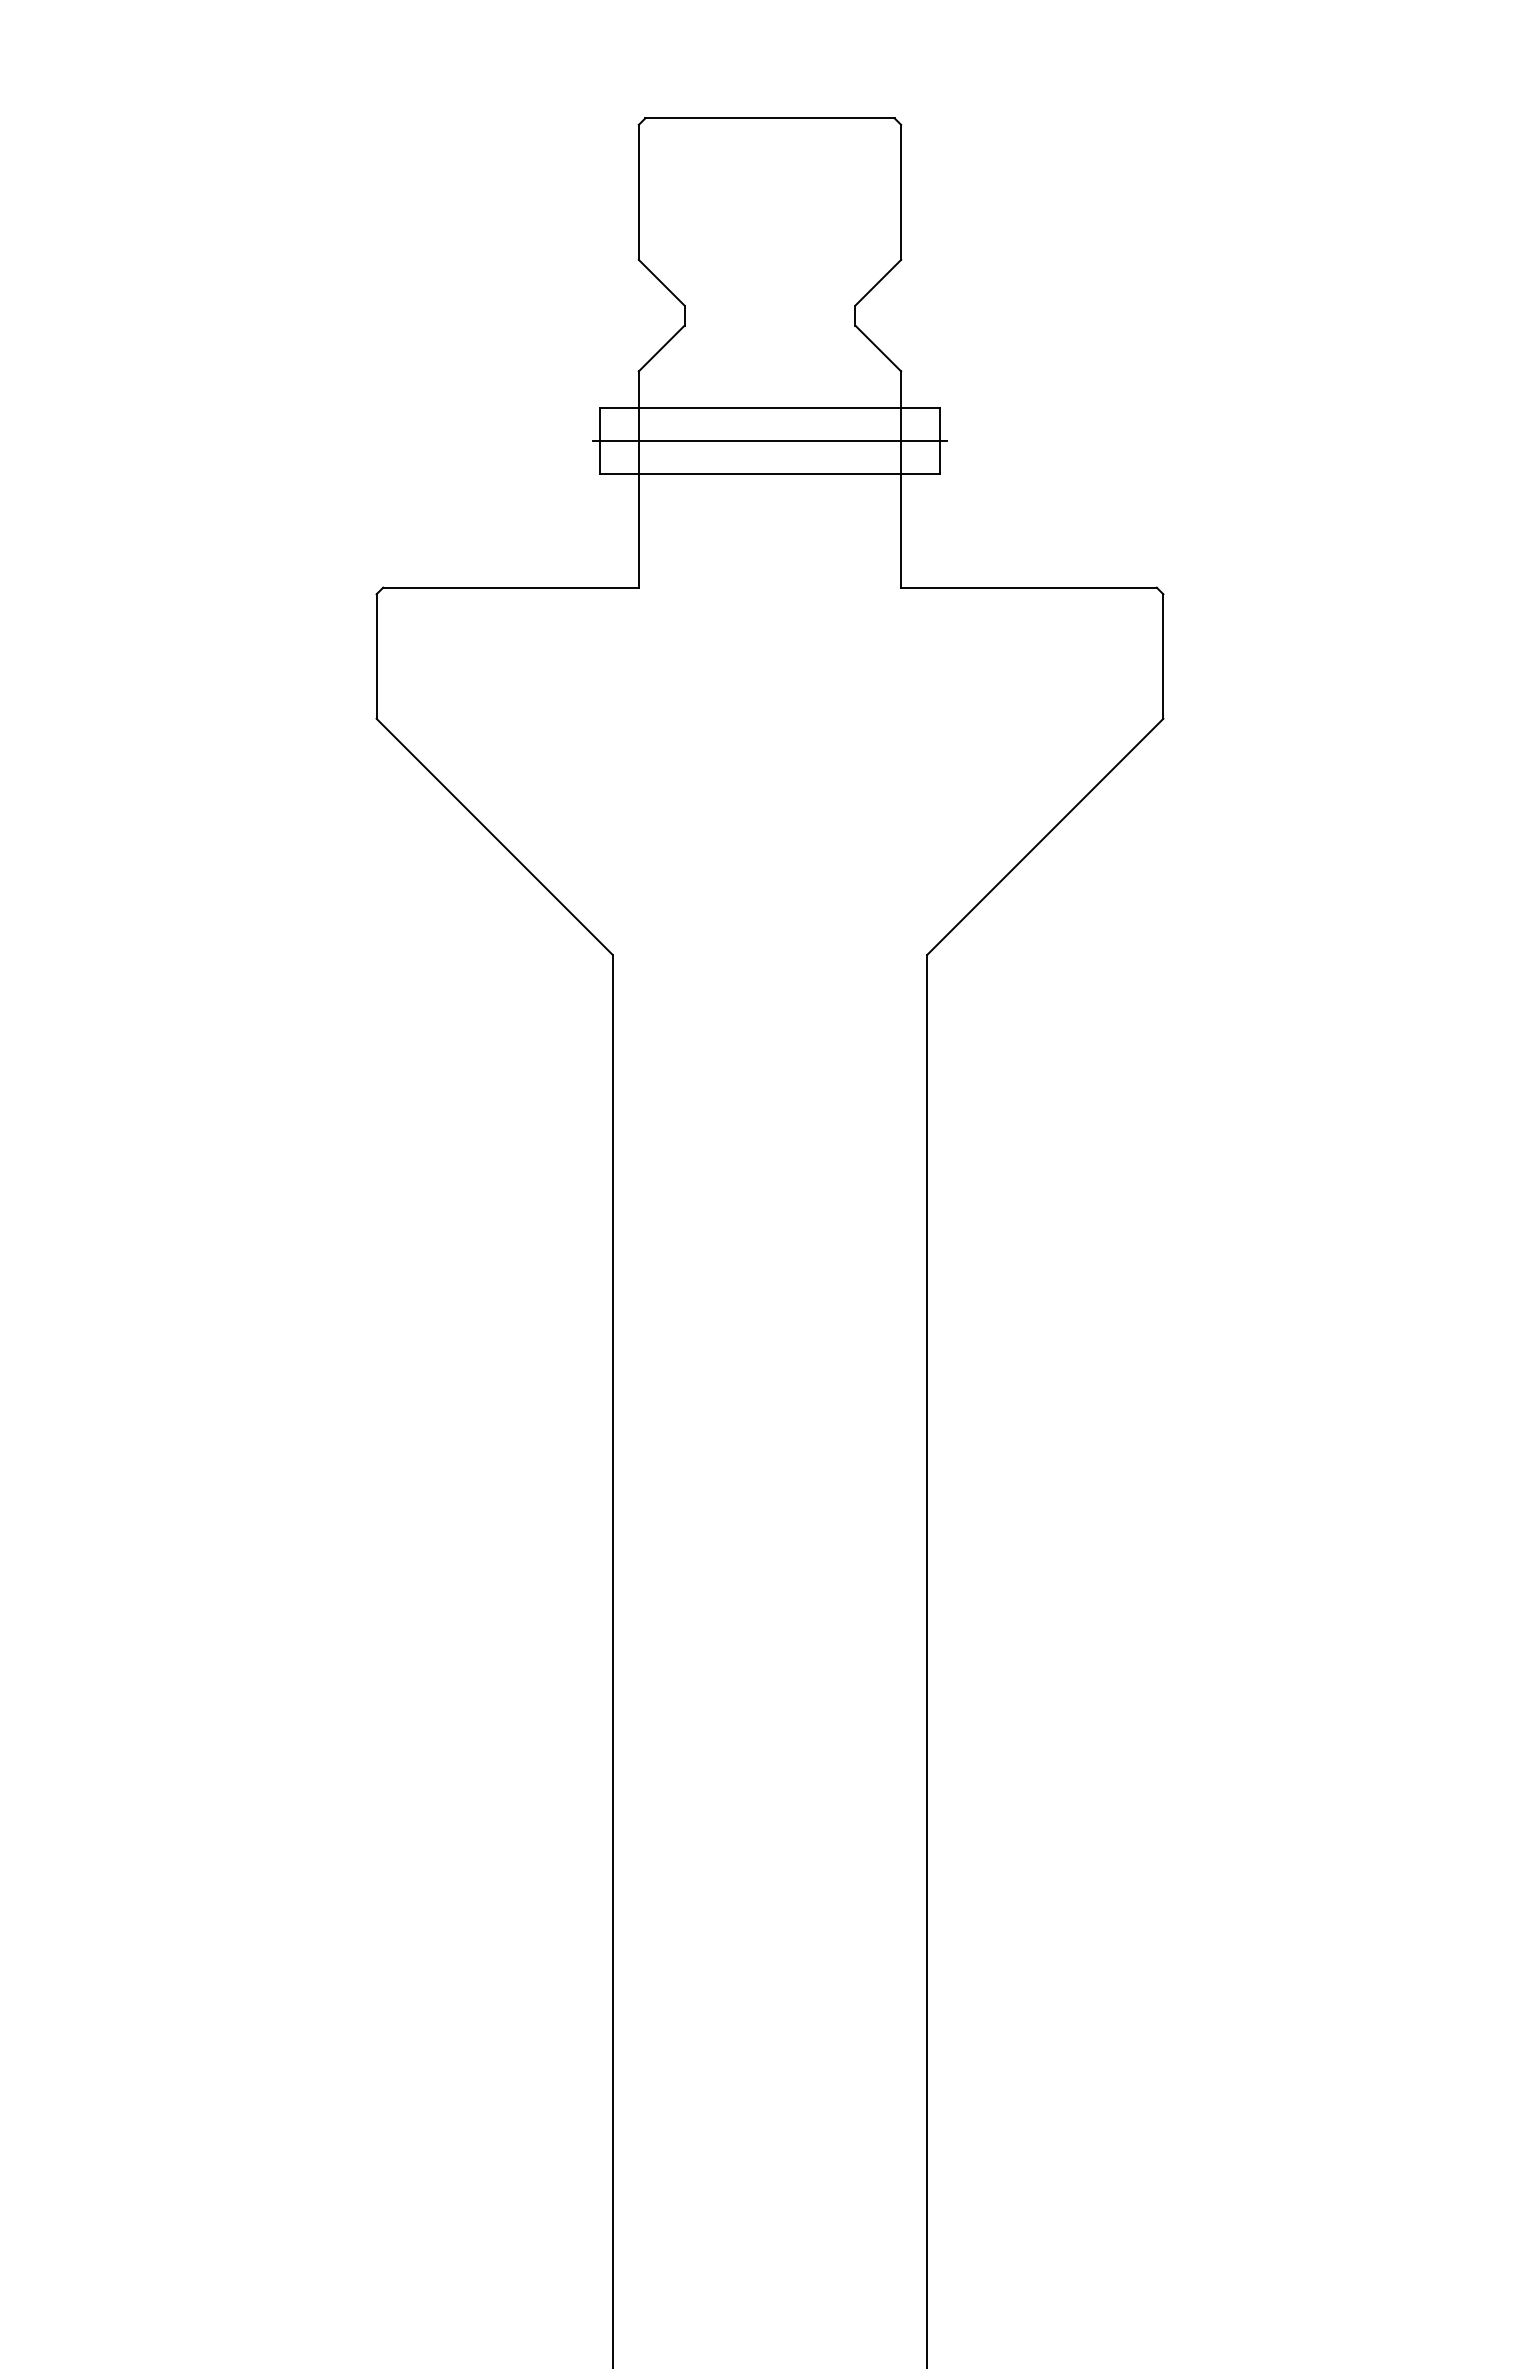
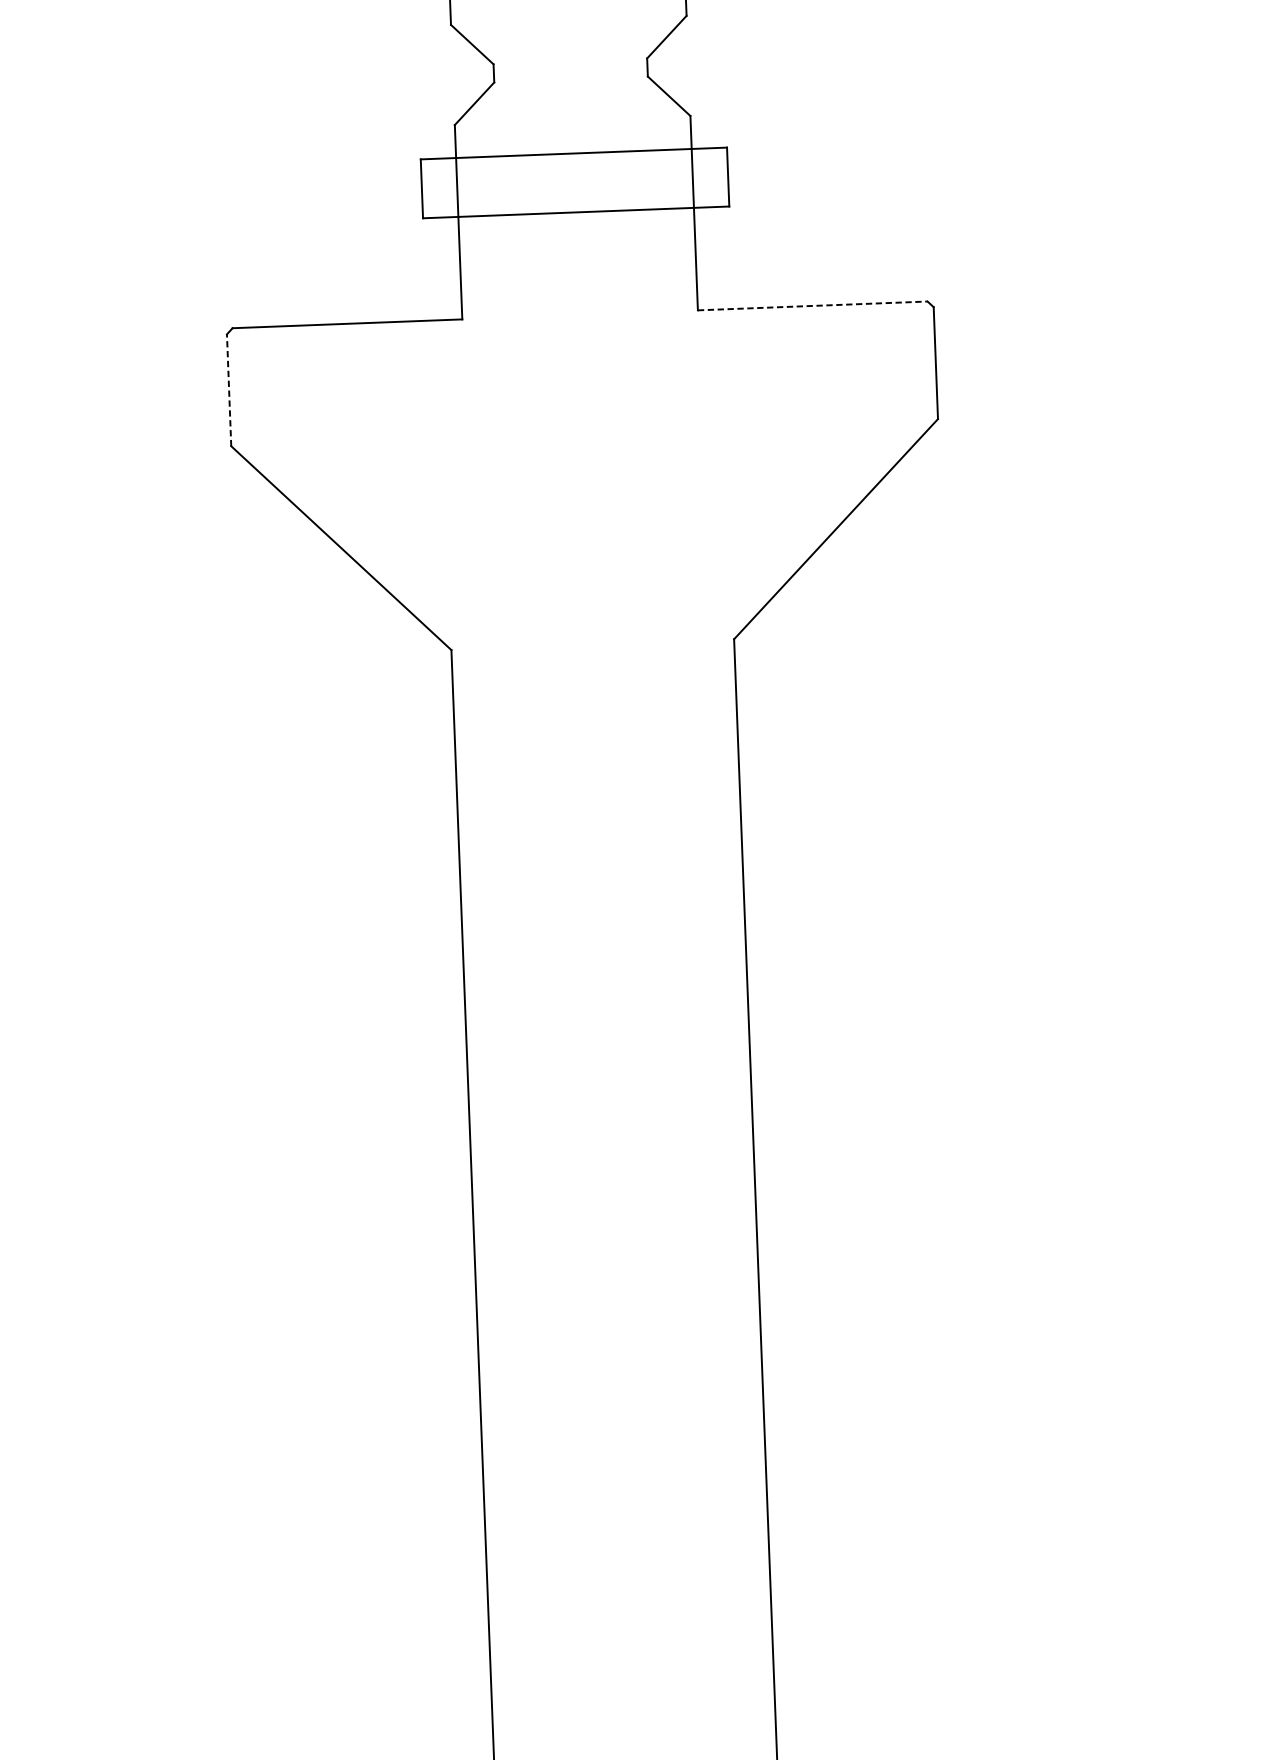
line: (769, 440) -> (574, 182), removed
line: (1028, 587) -> (812, 305), solid -> dashed
line: (376, 656) -> (228, 390), solid -> dashed

